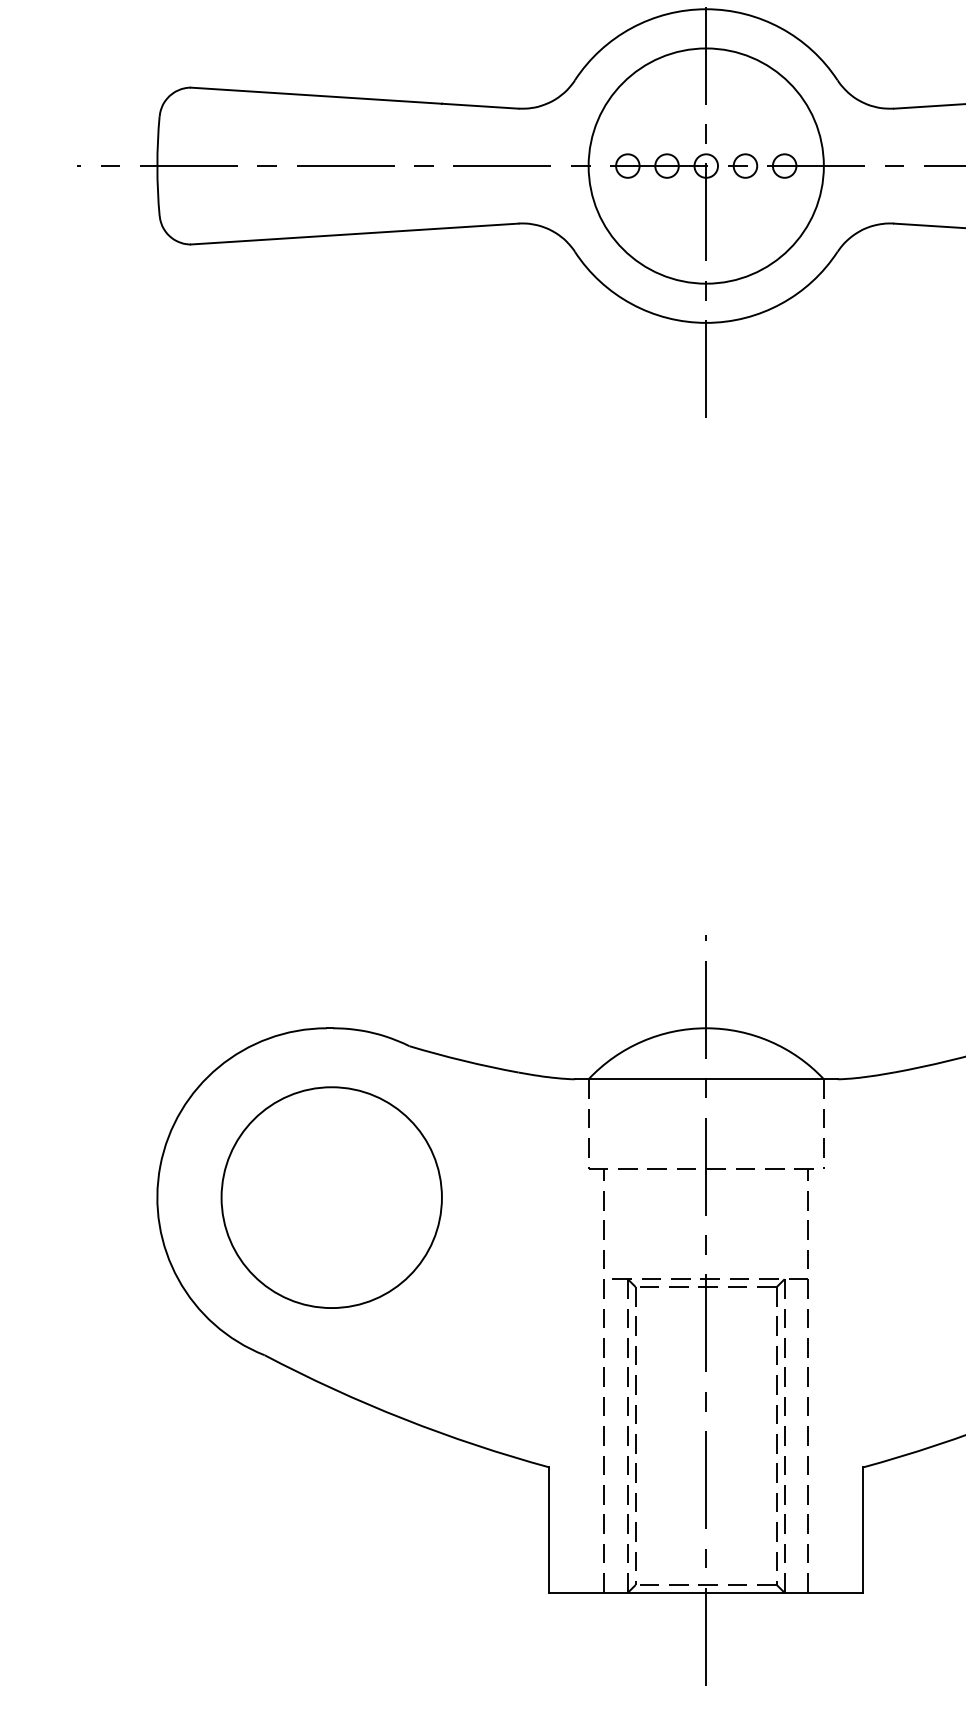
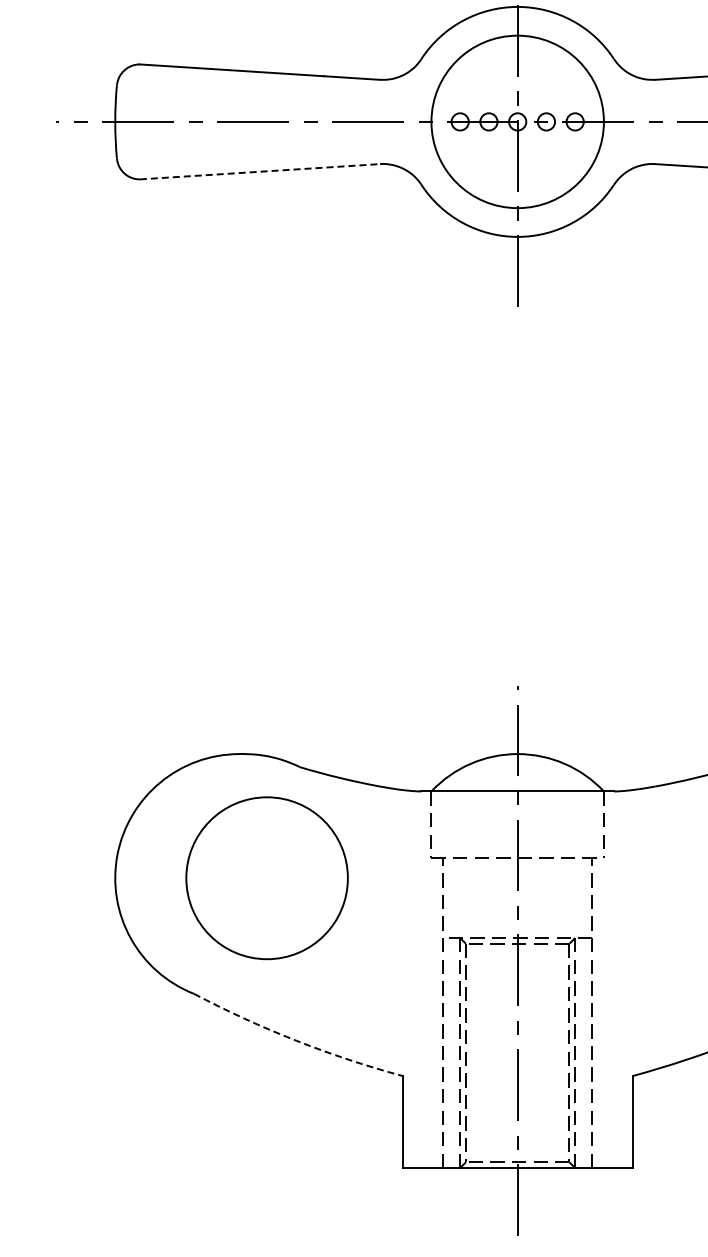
line: (355, 233) -> (260, 171), solid -> dashed
part: (330, 1197) -> (266, 878), moved
arc: (404, 1418) -> (296, 1040), solid -> dashed

